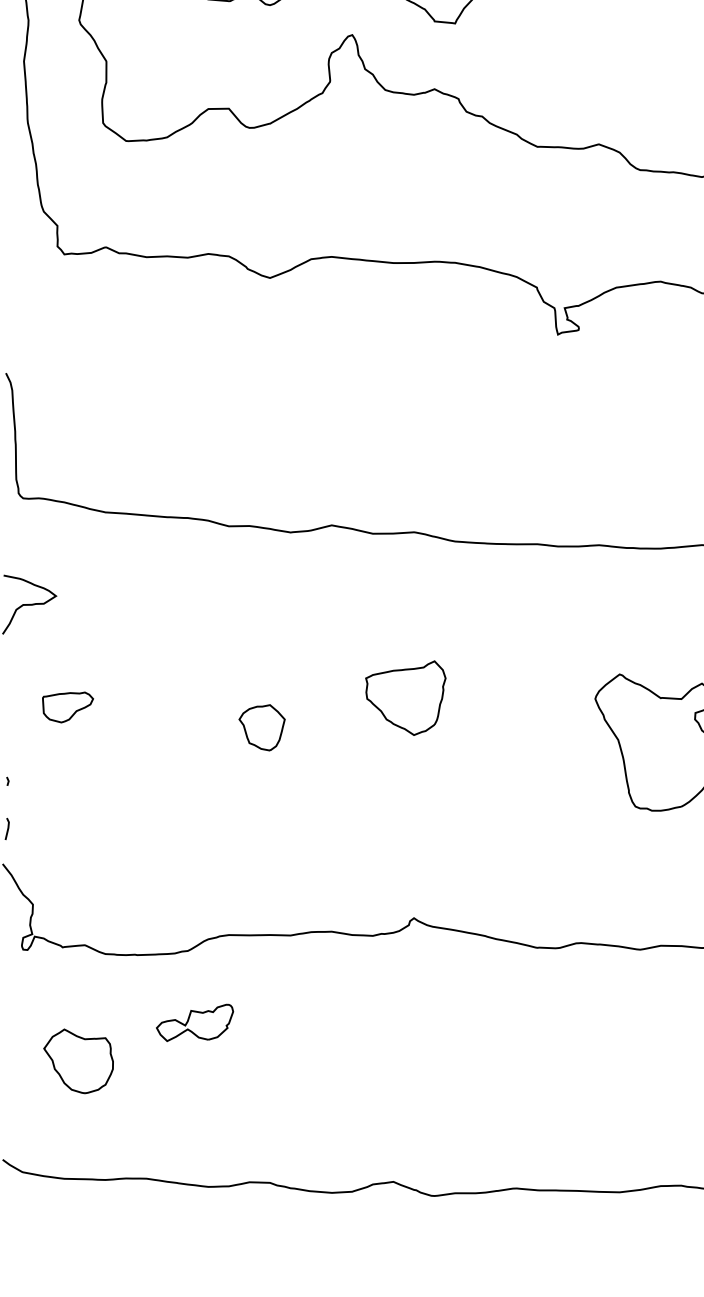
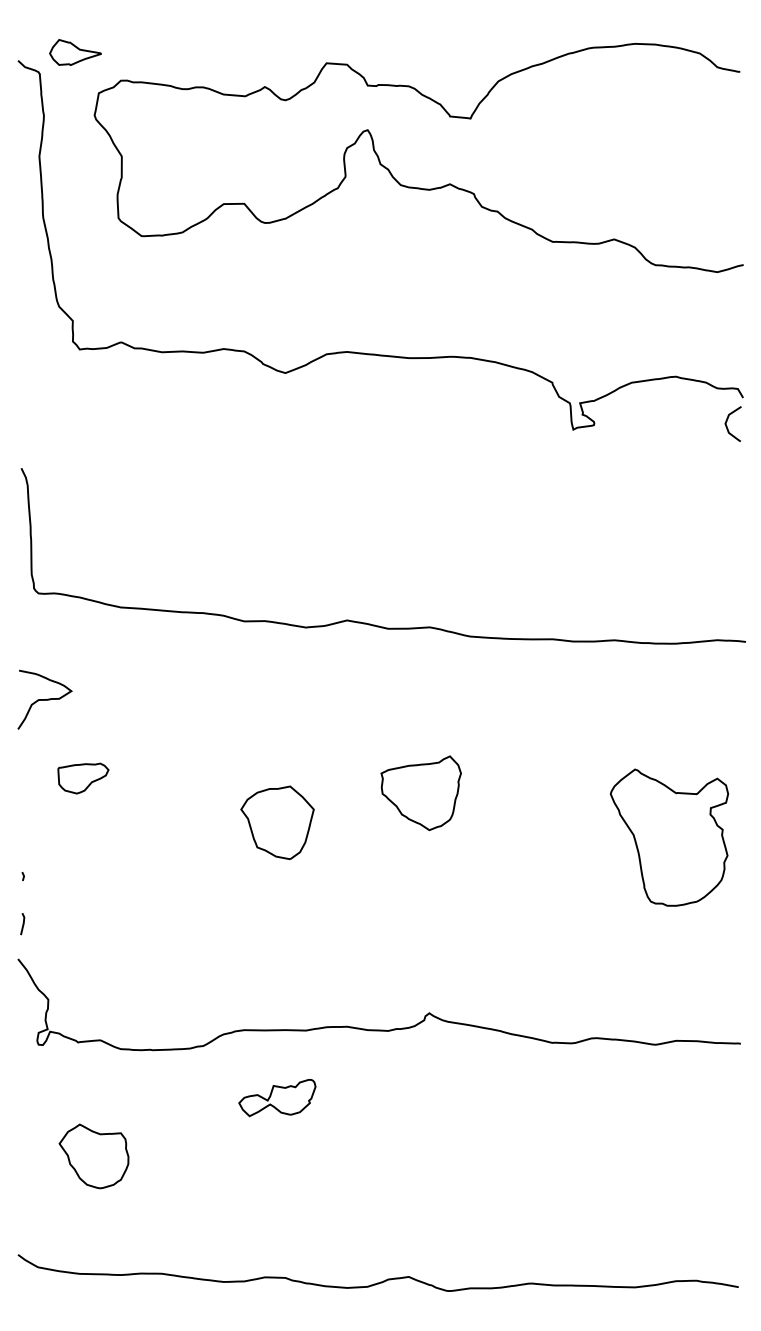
part: (68, 707) -> (83, 778), moved
part: (262, 727) -> (277, 822), size x1.6
part: (195, 1023) -> (277, 1098), moved

